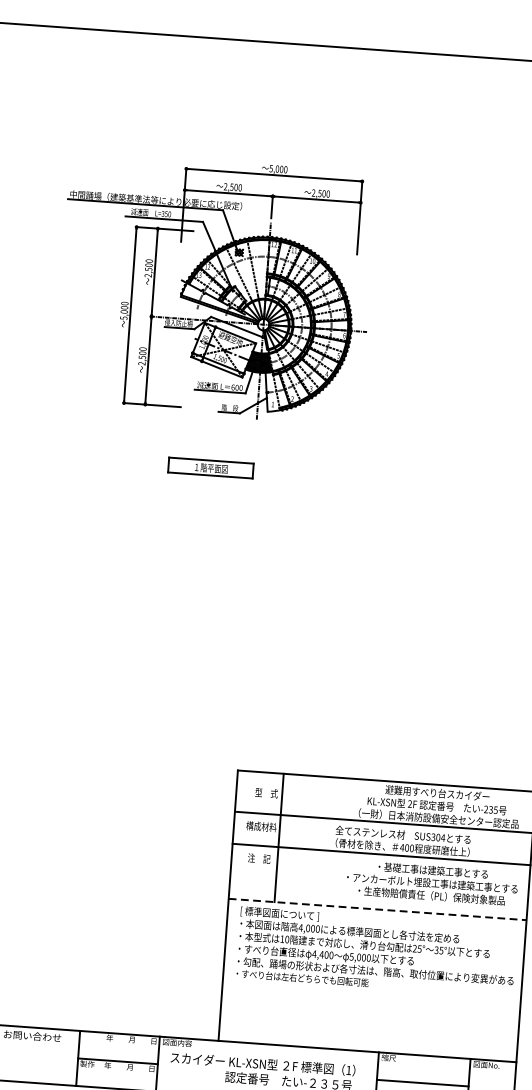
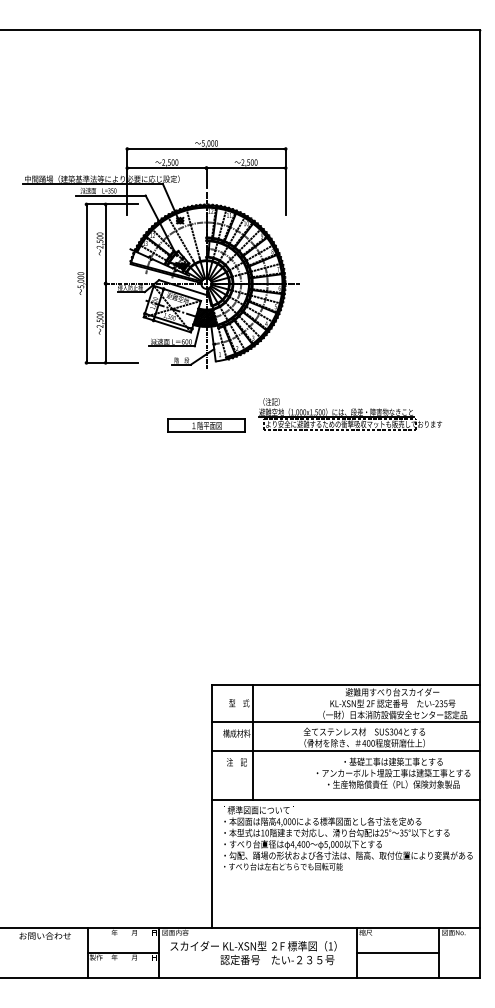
hatch: (234, 296) -> (178, 260), added
part: (210, 468) -> (206, 425), moved
part: (411, 481) -> (349, 414), added
line: (377, 909) -> (346, 800), dashed -> solid

